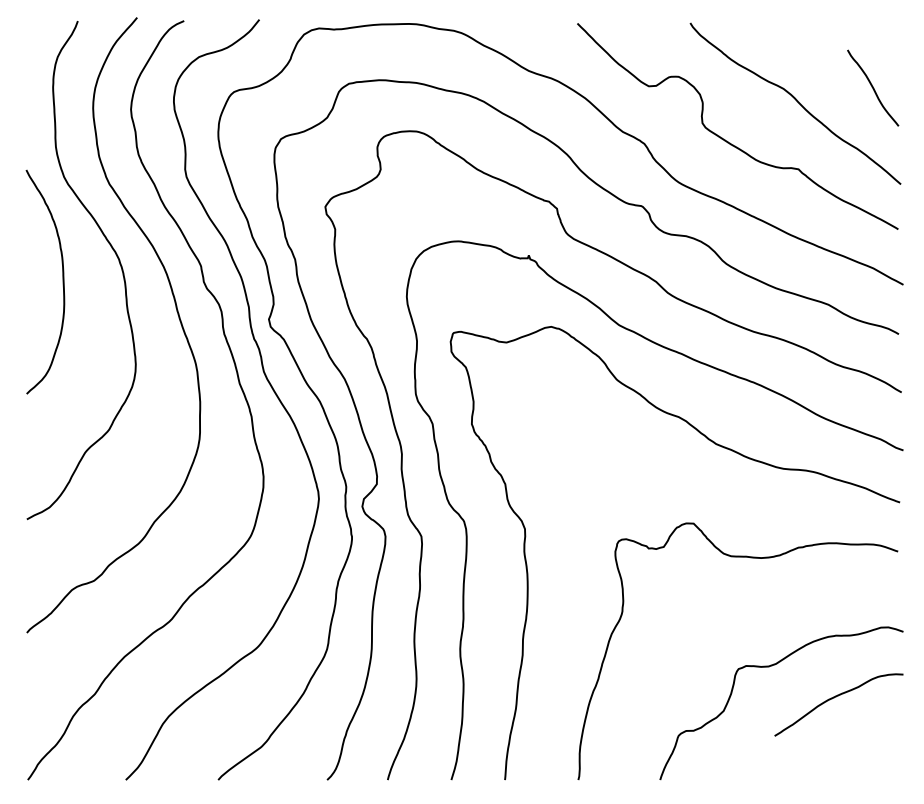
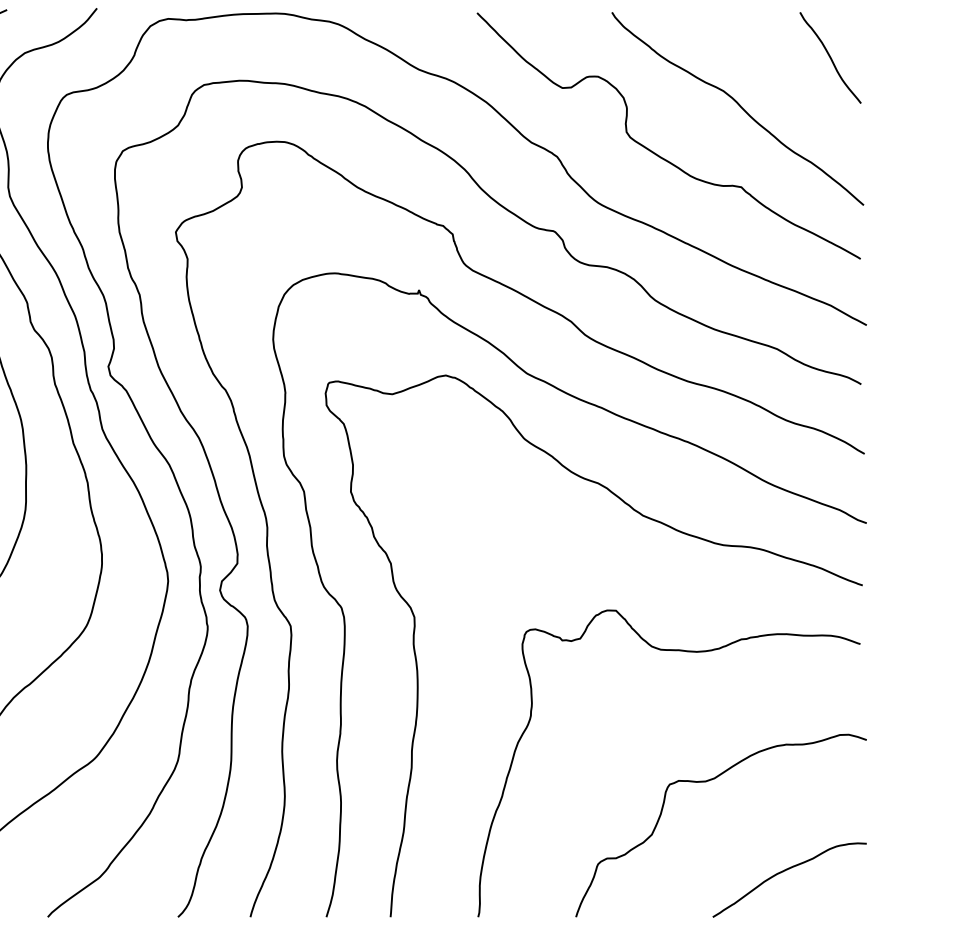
curve: (873, 87) -> (830, 57), moved
curve: (834, 698) -> (784, 872), moved

